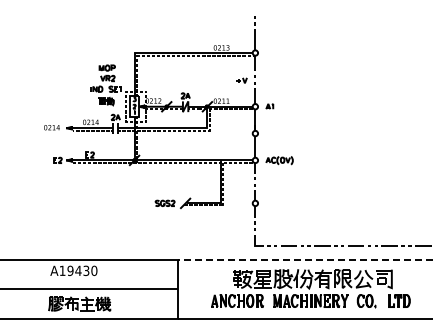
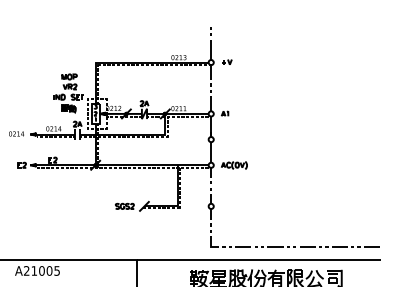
part: (241, 80) -> (226, 62), moved
line: (305, 259) -> (259, 260), dashed -> solid
text: (78, 270) -> (41, 270), A19430 -> A21005

